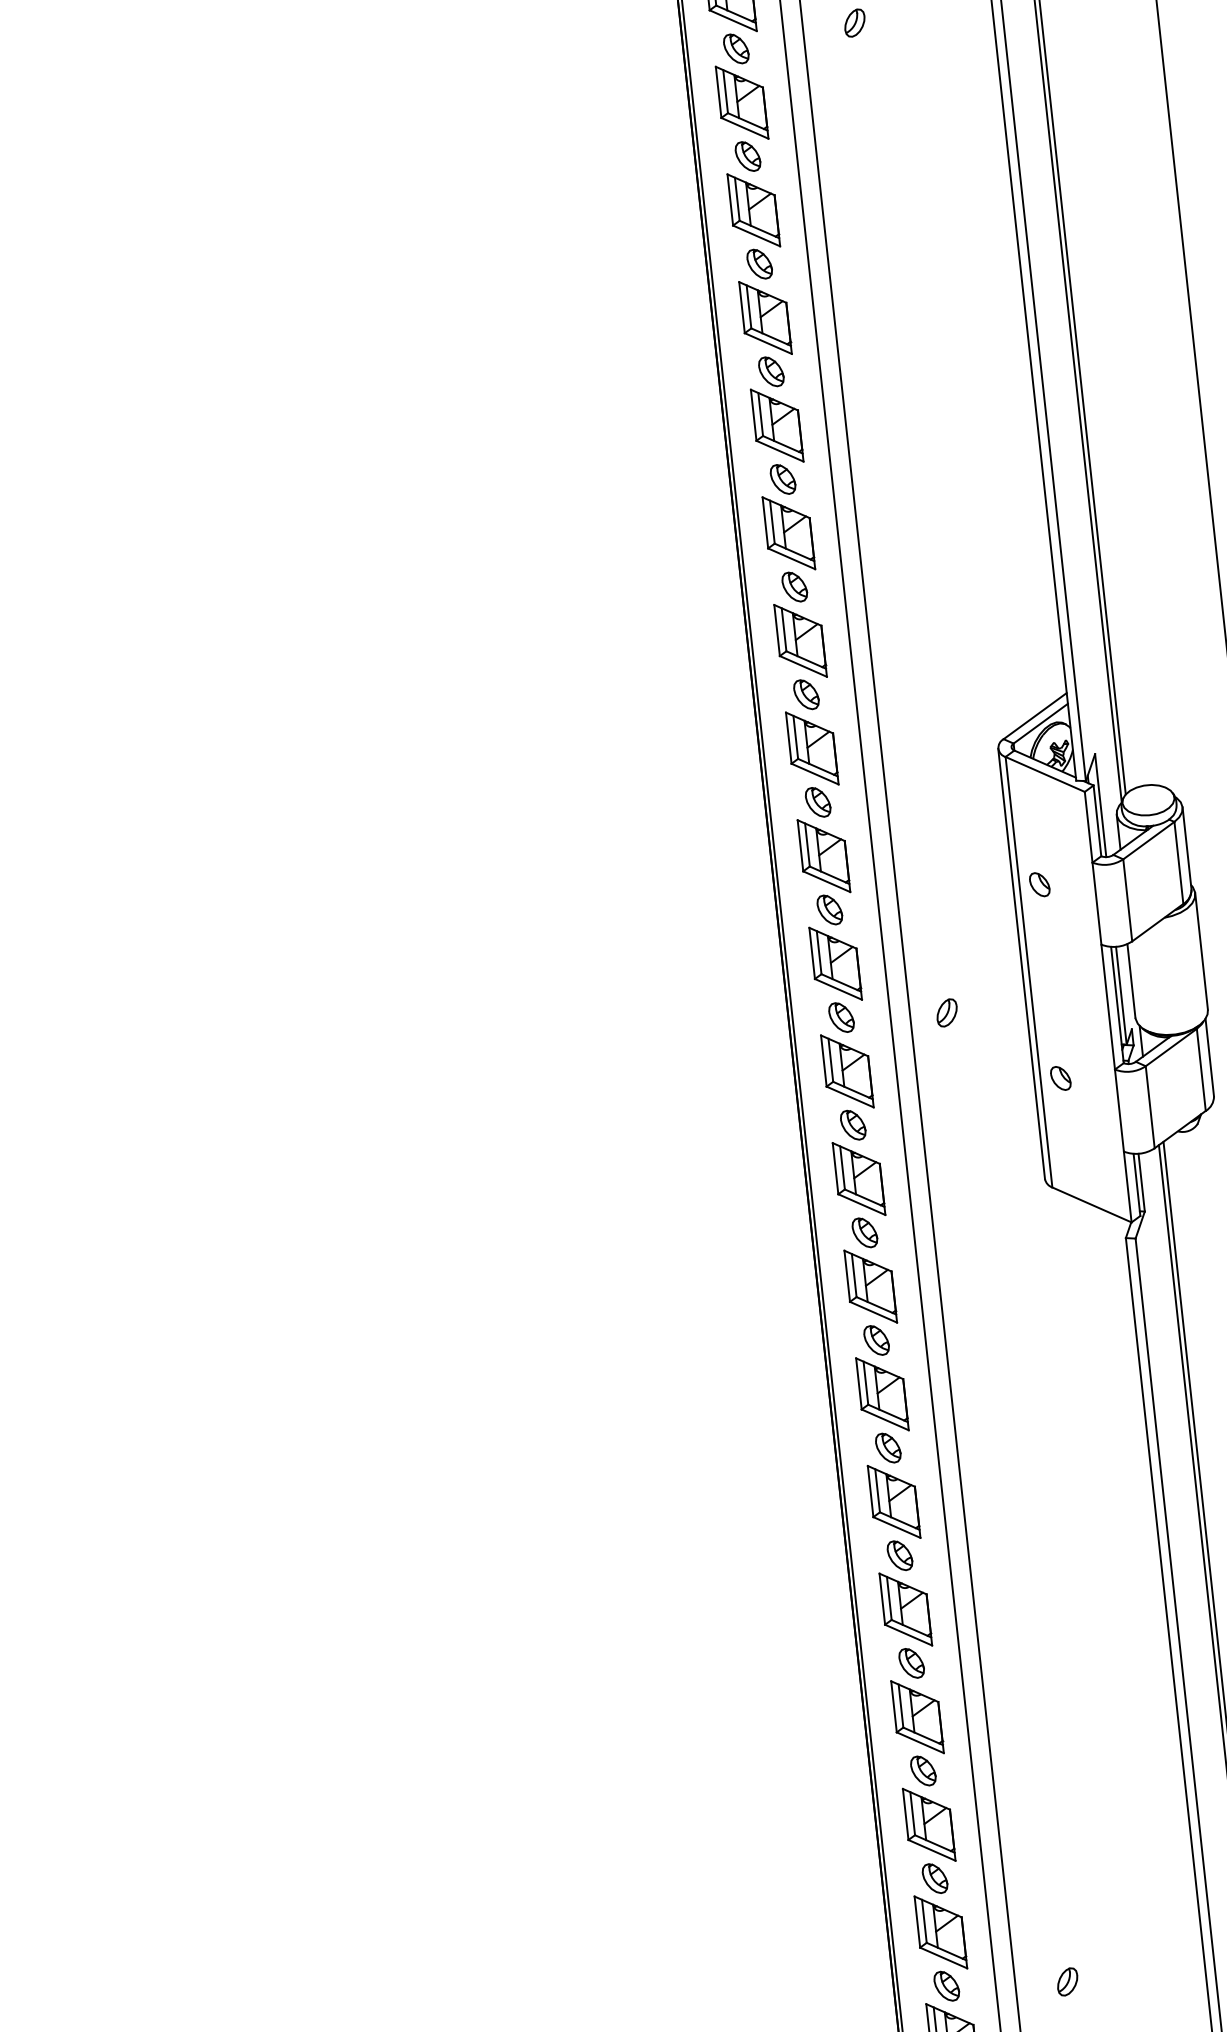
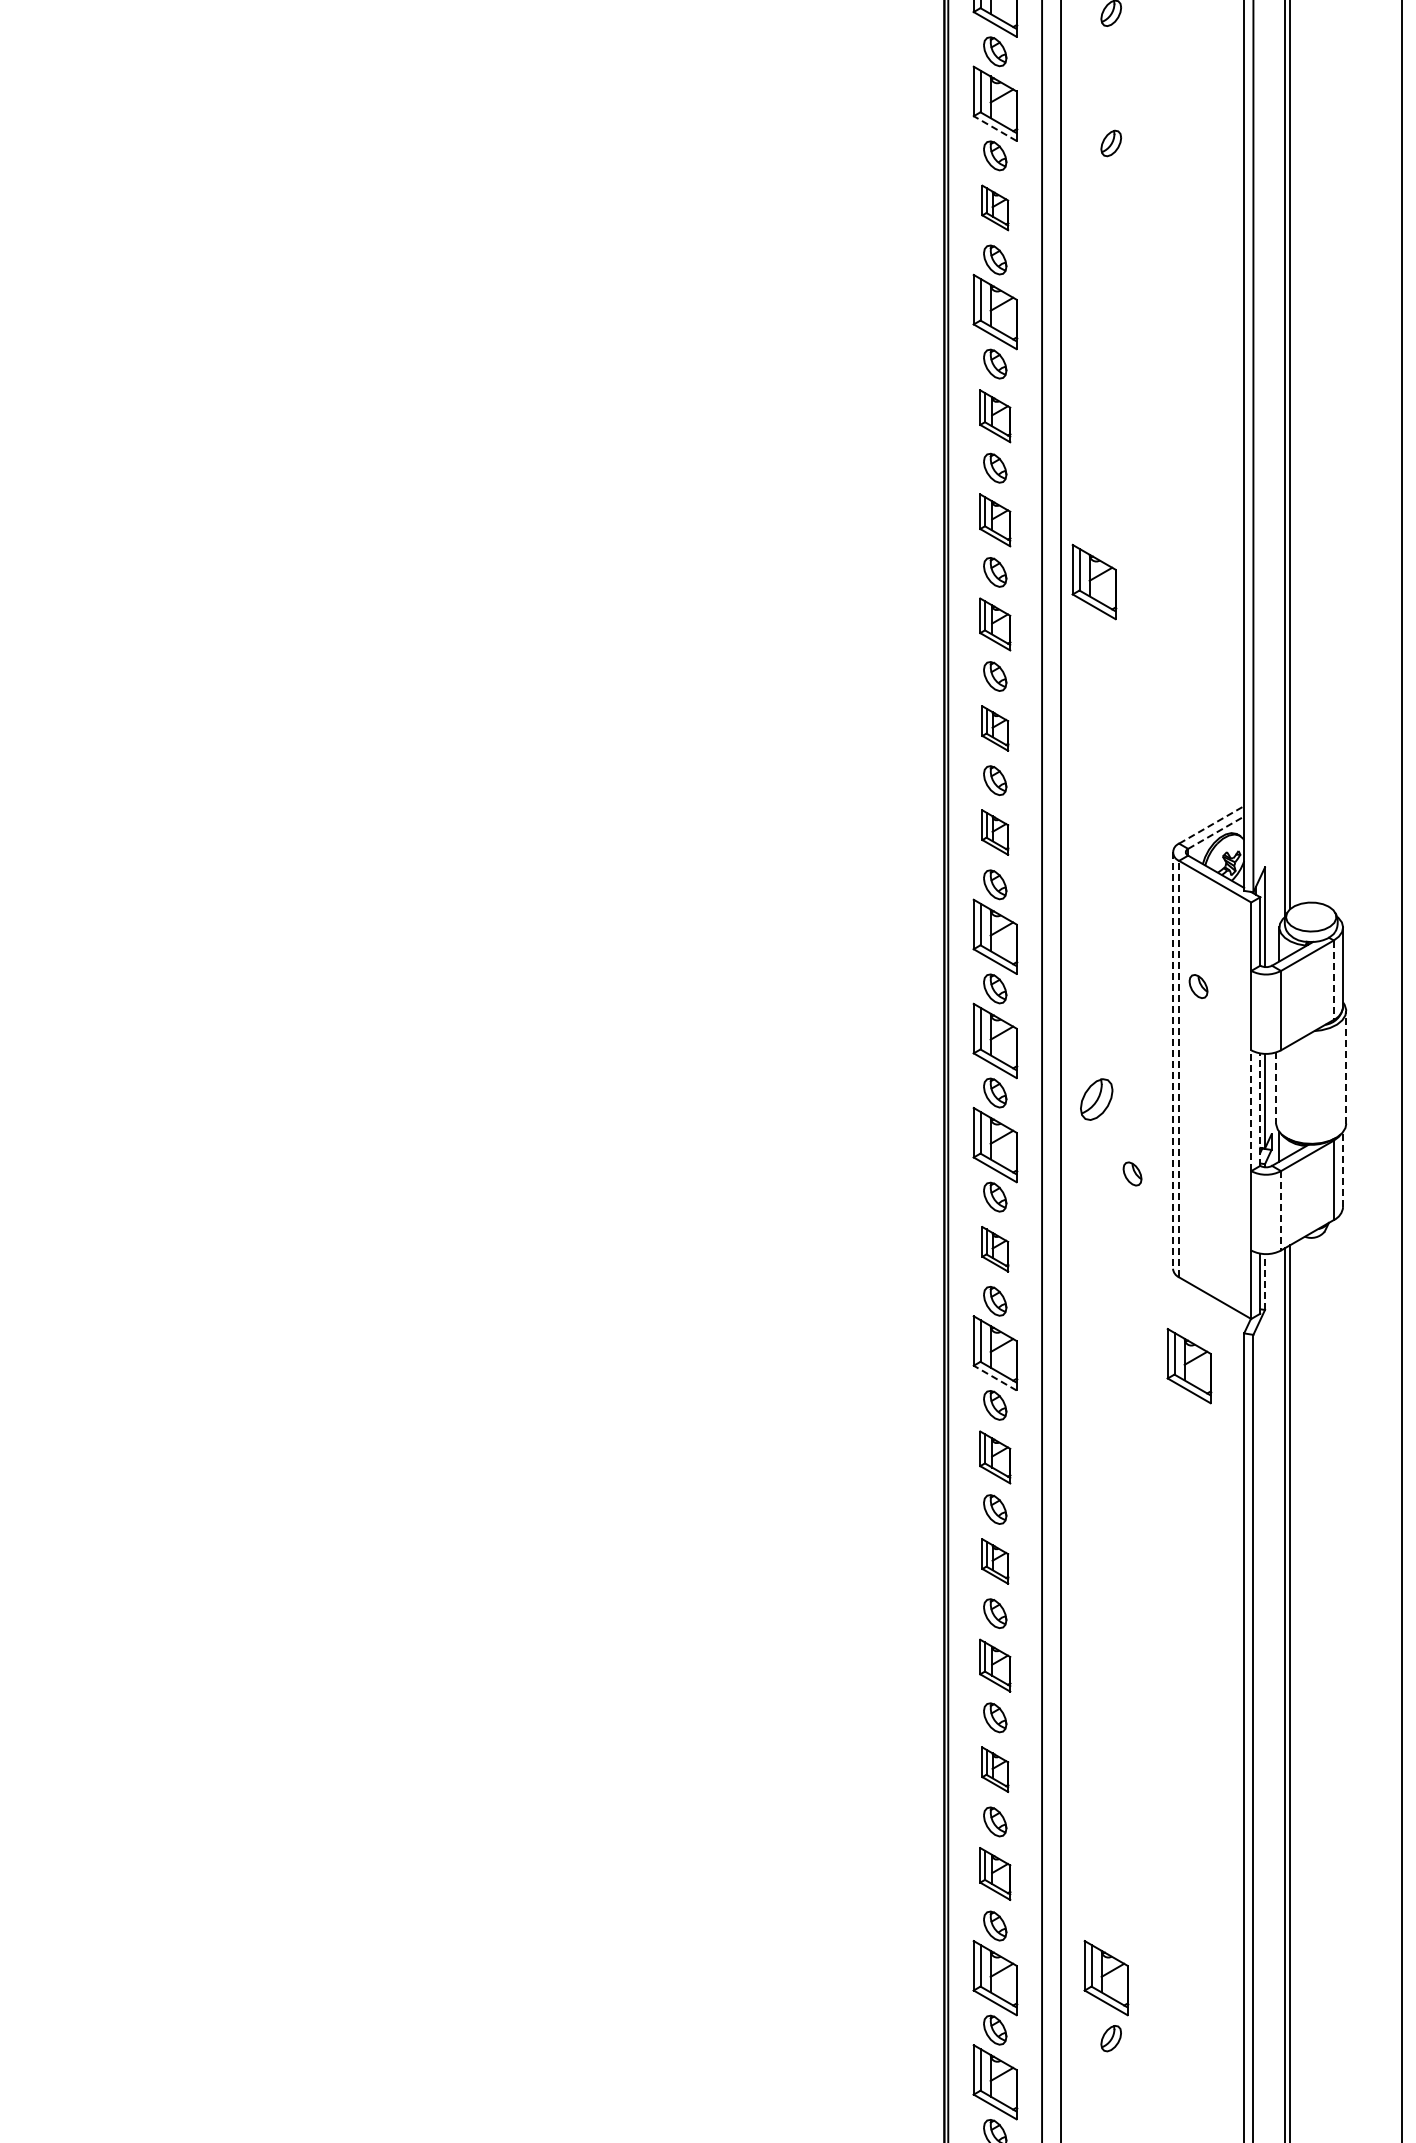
line: (733, 20) -> (995, 128), solid -> dashed
part: (742, 102) -> (995, 207), size x0.6
part: (765, 318) -> (995, 416), size x0.7
part: (777, 425) -> (995, 520), size x0.7
part: (886, 477) -> (1094, 581), added
part: (789, 533) -> (995, 624), size x0.7
part: (800, 640) -> (995, 728), size x0.6
line: (1034, 715) -> (1211, 824), solid -> dashed
line: (1041, 723) -> (1216, 832), solid -> dashed
part: (812, 748) -> (995, 832), size x0.6
line: (1178, 863) -> (1333, 980), solid -> dashed
line: (1201, 950) -> (1346, 1066), solid -> dashed
line: (1021, 965) -> (1172, 1061), solid -> dashed
line: (1029, 971) -> (1179, 1068), solid -> dashed
line: (1131, 981) -> (1276, 1088), solid -> dashed
line: (1117, 1004) -> (1260, 1109), solid -> dashed
line: (1108, 1006) -> (1251, 1110), solid -> dashed
part: (946, 1012) -> (1096, 1099), size x1.6
line: (1210, 1057) -> (1343, 1169), solid -> dashed
part: (1060, 1077) -> (1132, 1173), moved
line: (1150, 1106) -> (1281, 1210), solid -> dashed
part: (859, 1179) -> (995, 1249), size x0.6
line: (1142, 1183) -> (1265, 1282), solid -> dashed
part: (1073, 1278) -> (1189, 1366), added
line: (873, 1312) -> (995, 1378), solid -> dashed
part: (882, 1394) -> (995, 1457), size x0.7
part: (894, 1501) -> (995, 1561), size x0.6
part: (906, 1609) -> (995, 1665), size x0.7
part: (917, 1716) -> (995, 1769), size x0.6
part: (929, 1824) -> (995, 1873), size x0.7
part: (1056, 1920) -> (1106, 1978), added

